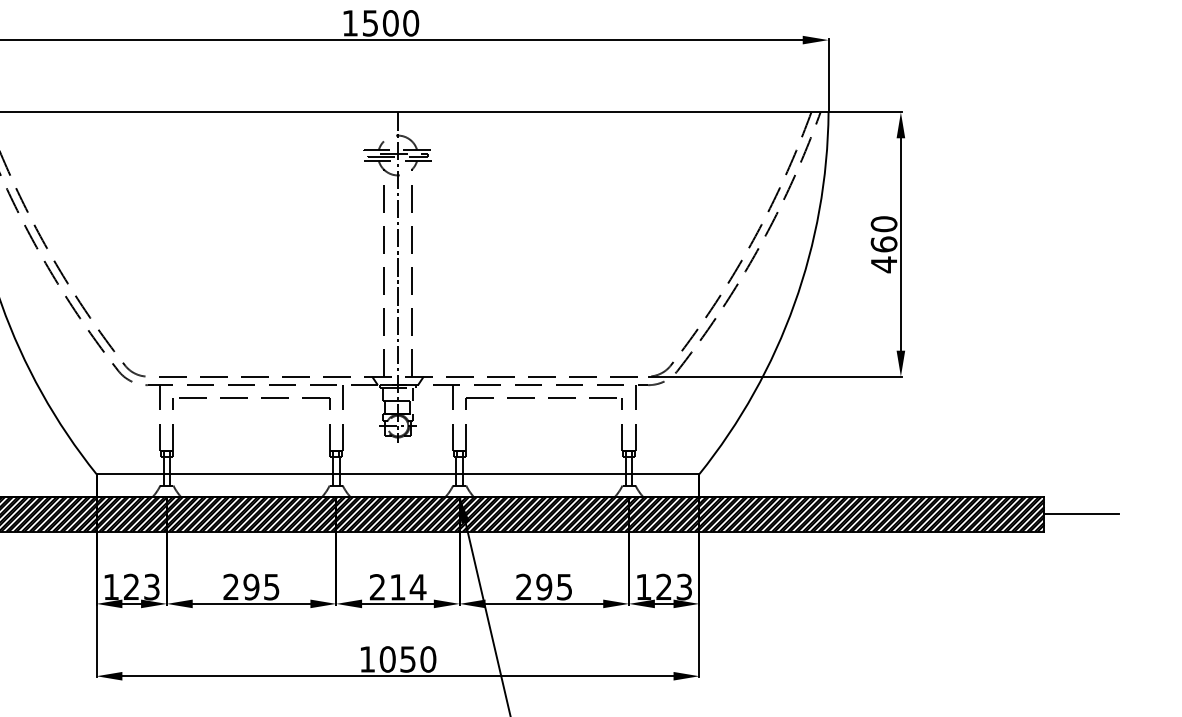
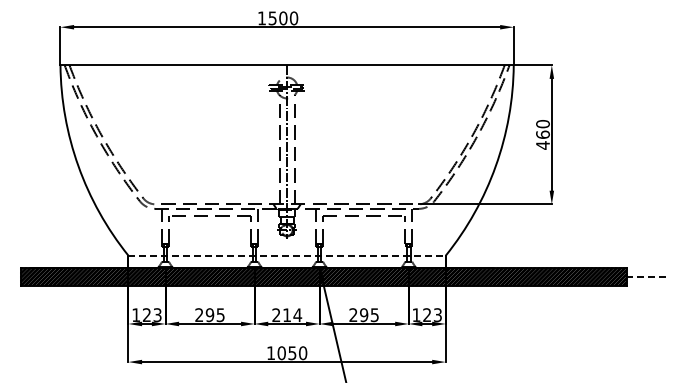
line: (398, 473) -> (287, 255), solid -> dashed
line: (1080, 513) -> (646, 276), solid -> dashed

